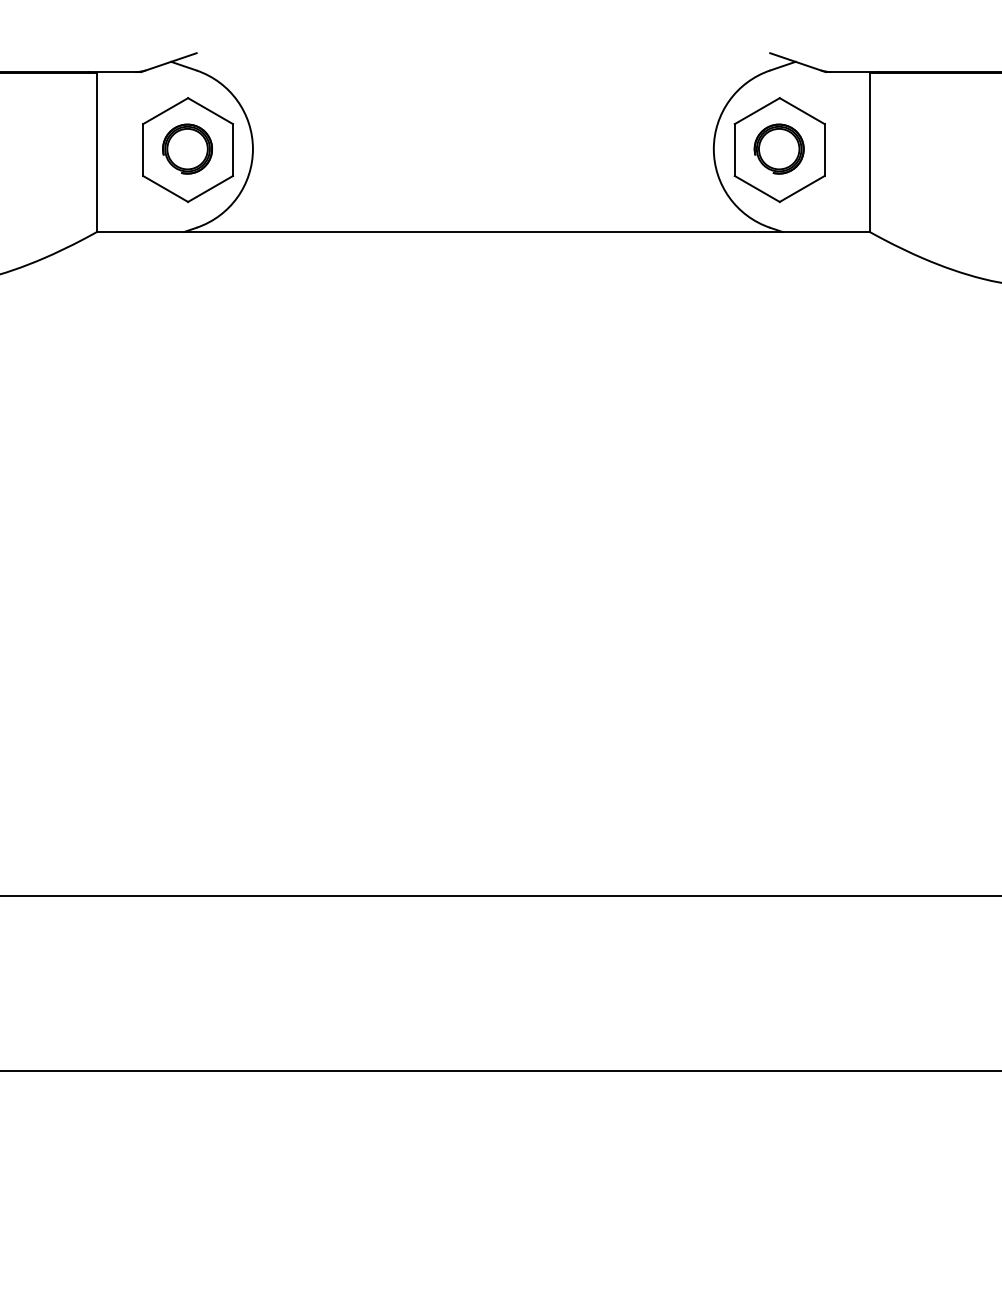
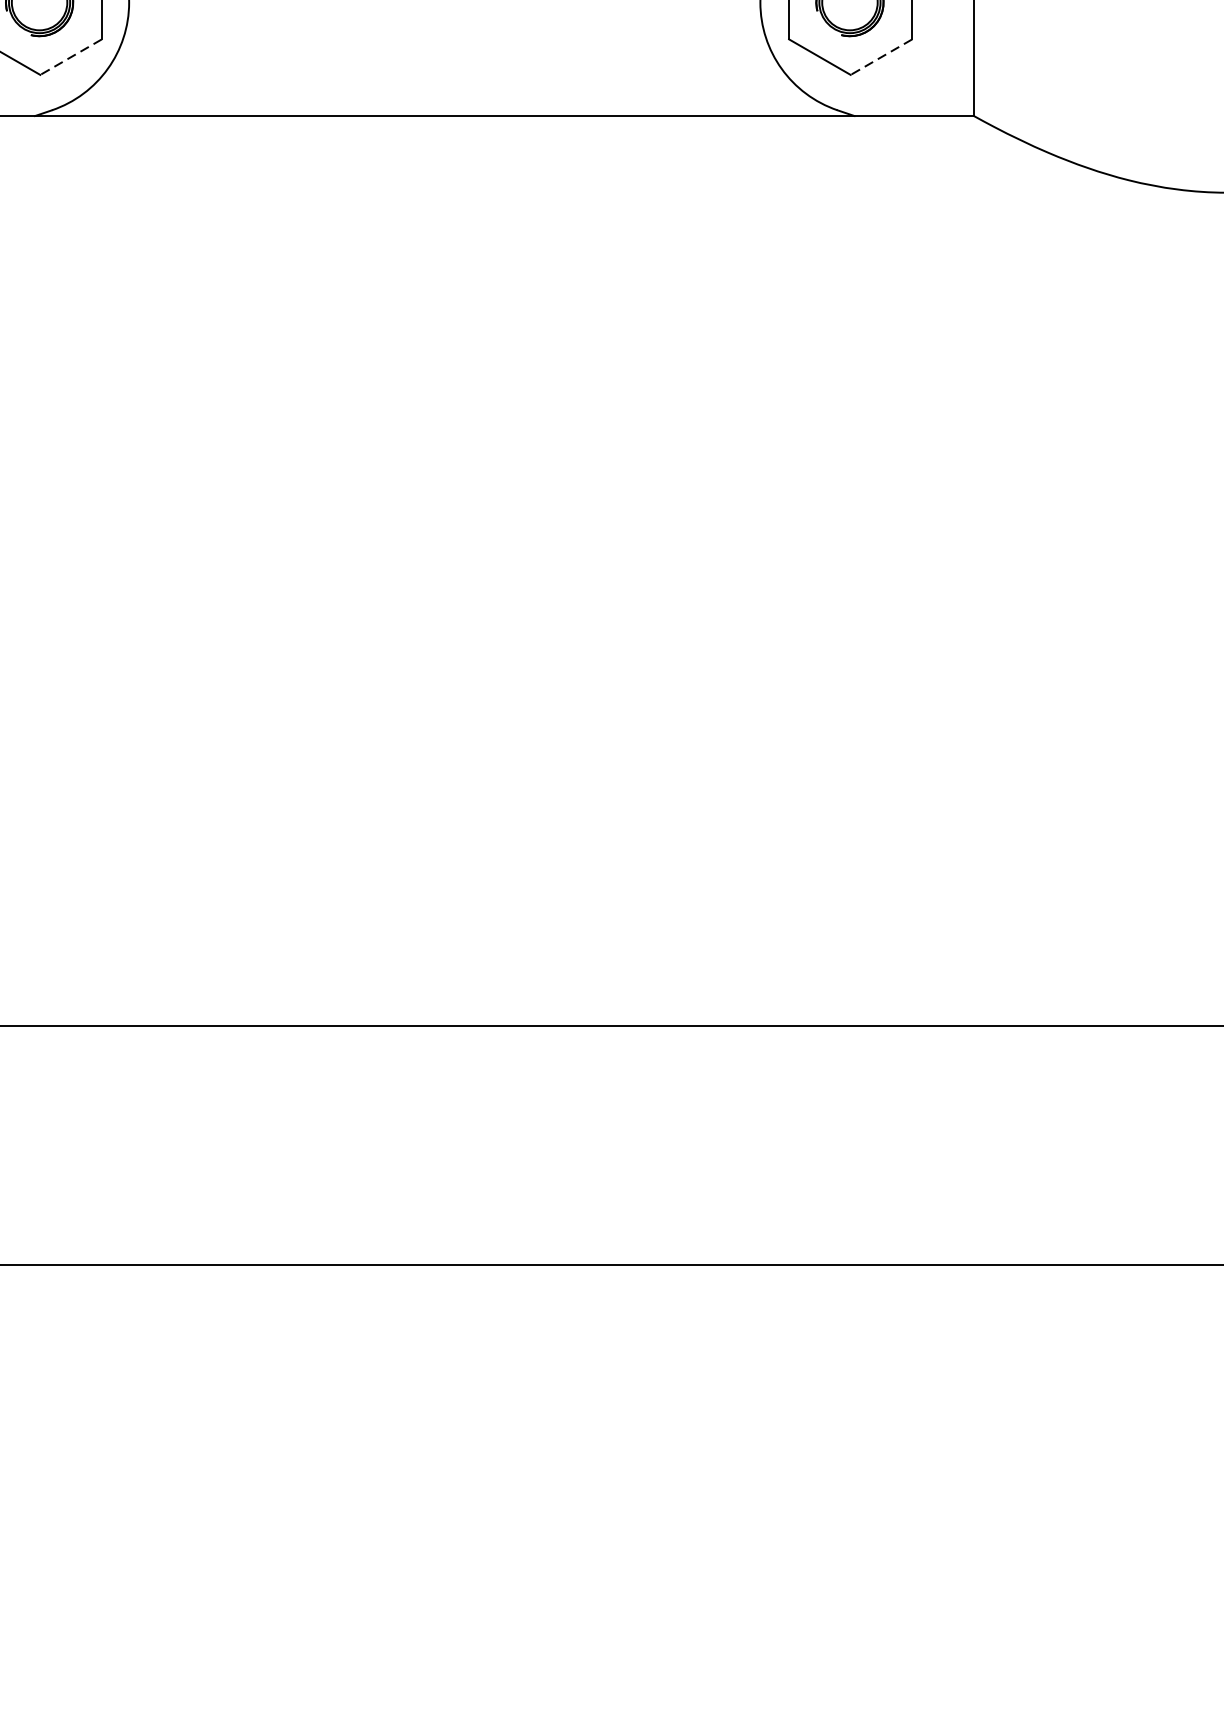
line: (210, 188) -> (70, 56), solid -> dashed
line: (802, 188) -> (881, 56), solid -> dashed

